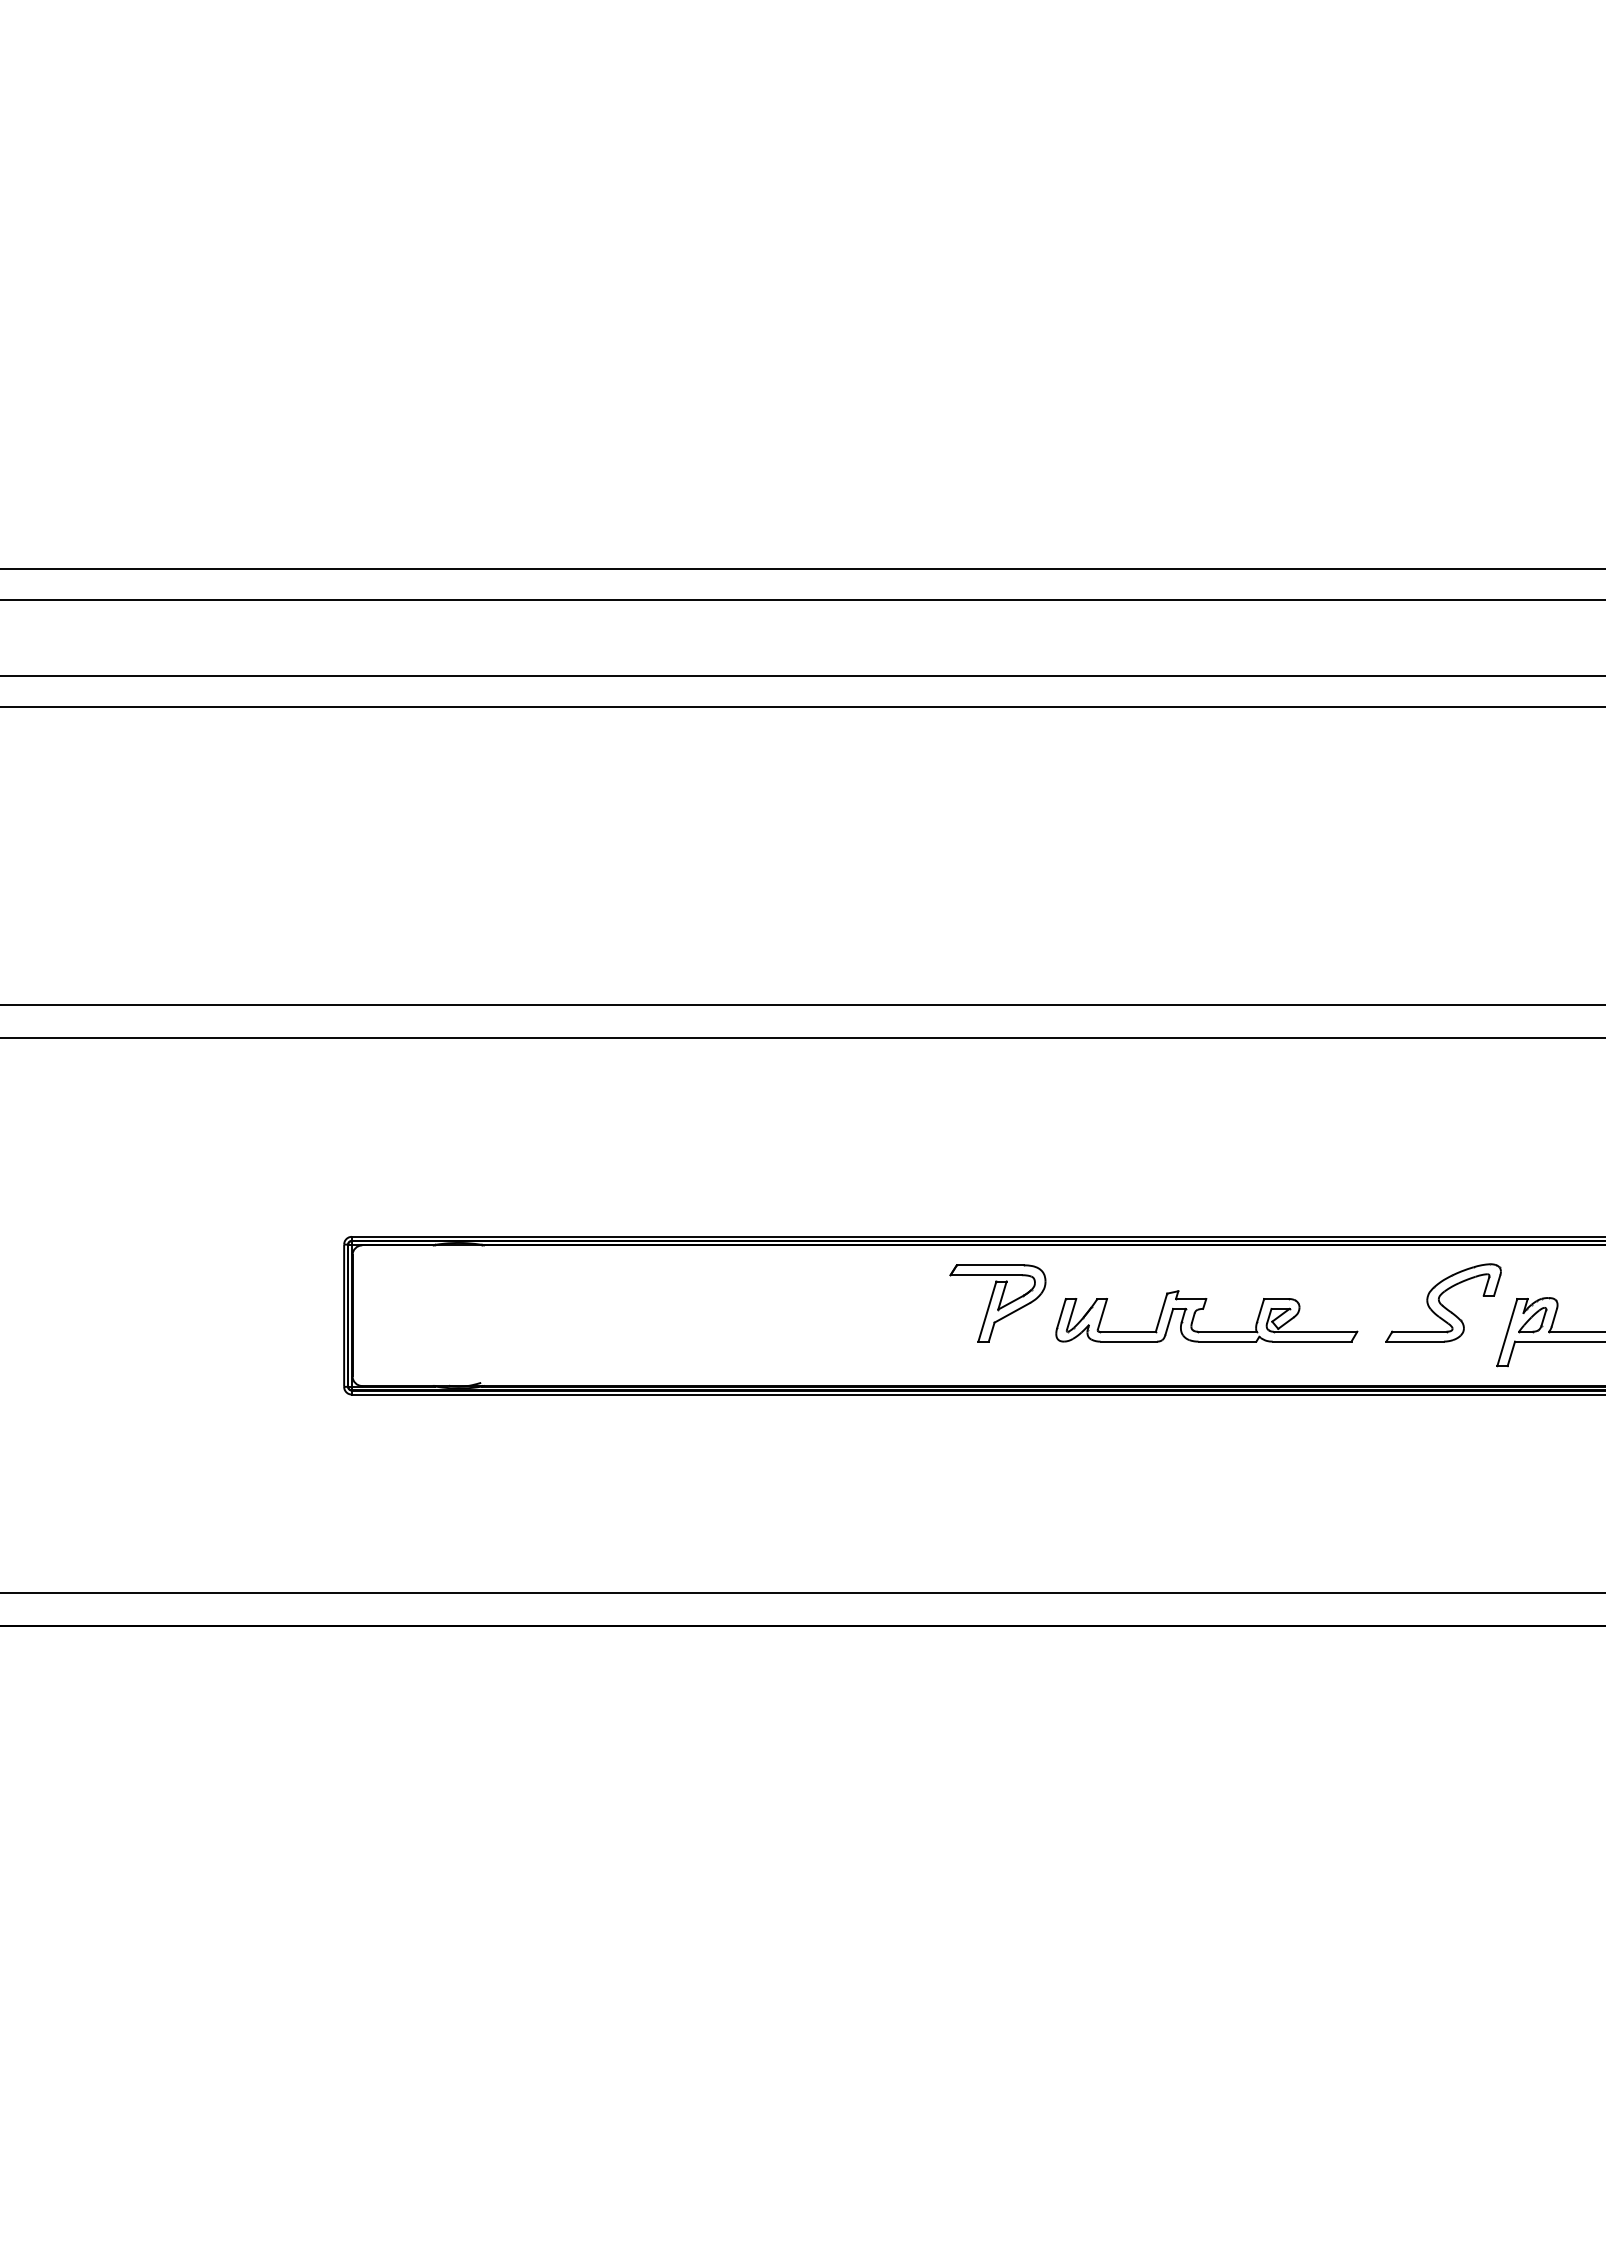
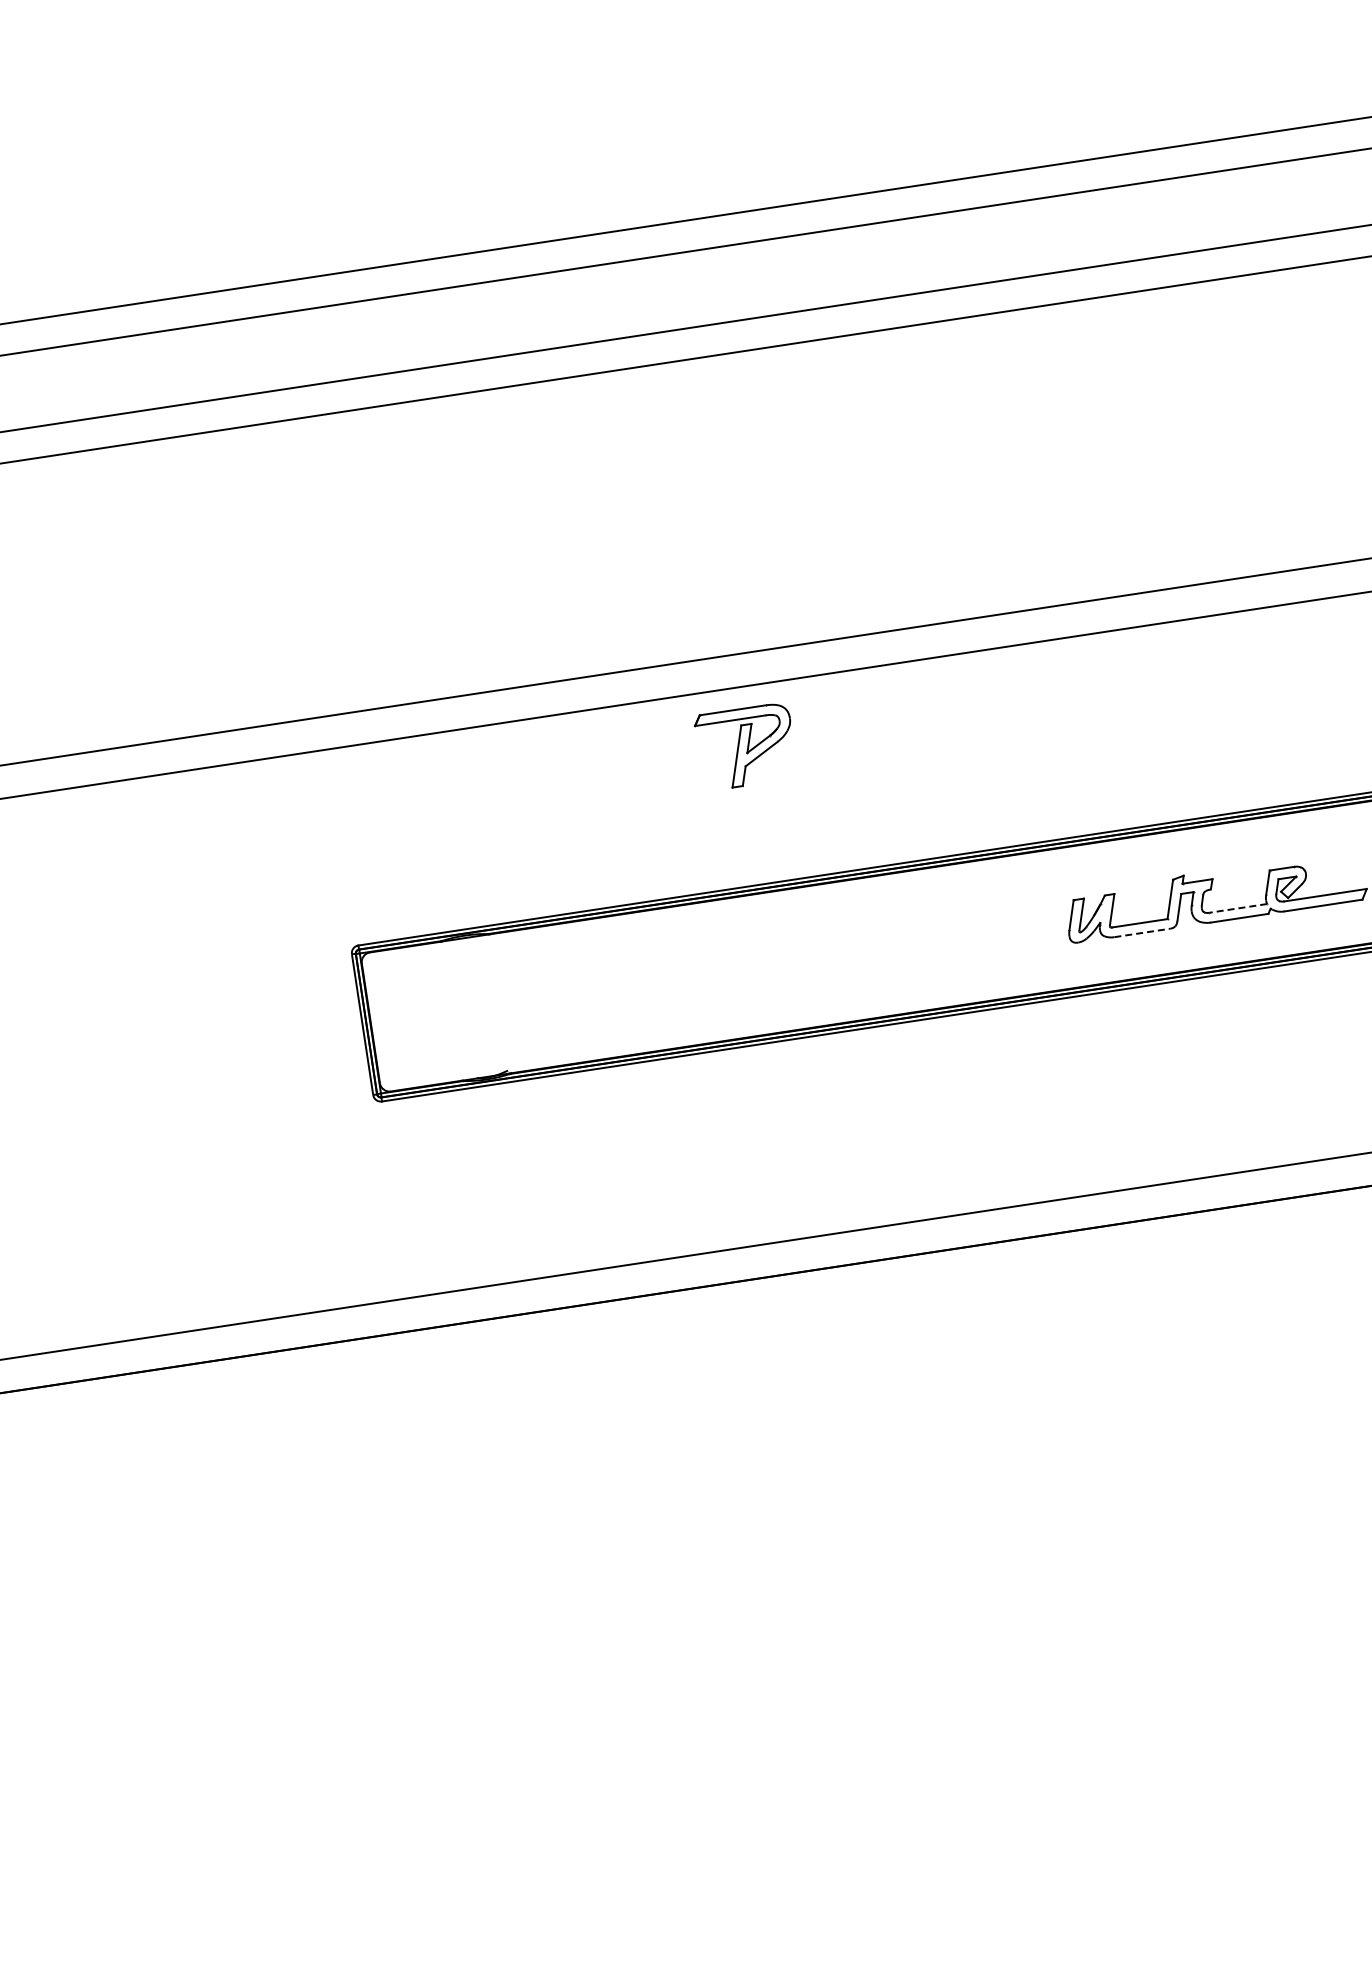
part: (997, 1303) -> (745, 747), moved
line: (1226, 1331) -> (1237, 908), solid -> dashed
line: (1129, 1341) -> (1142, 932), solid -> dashed

